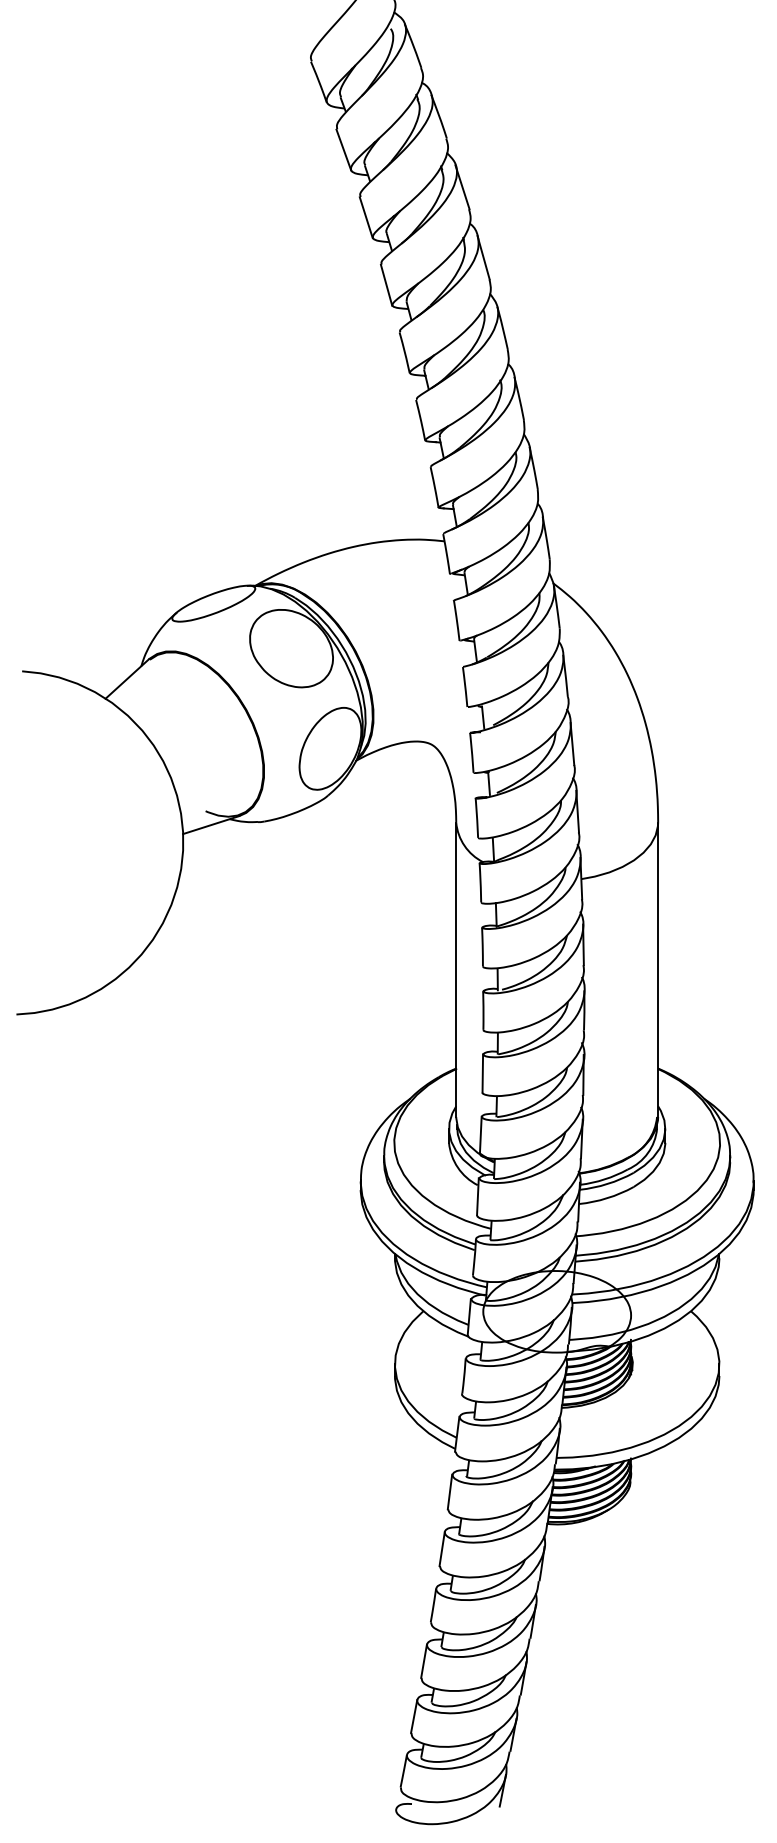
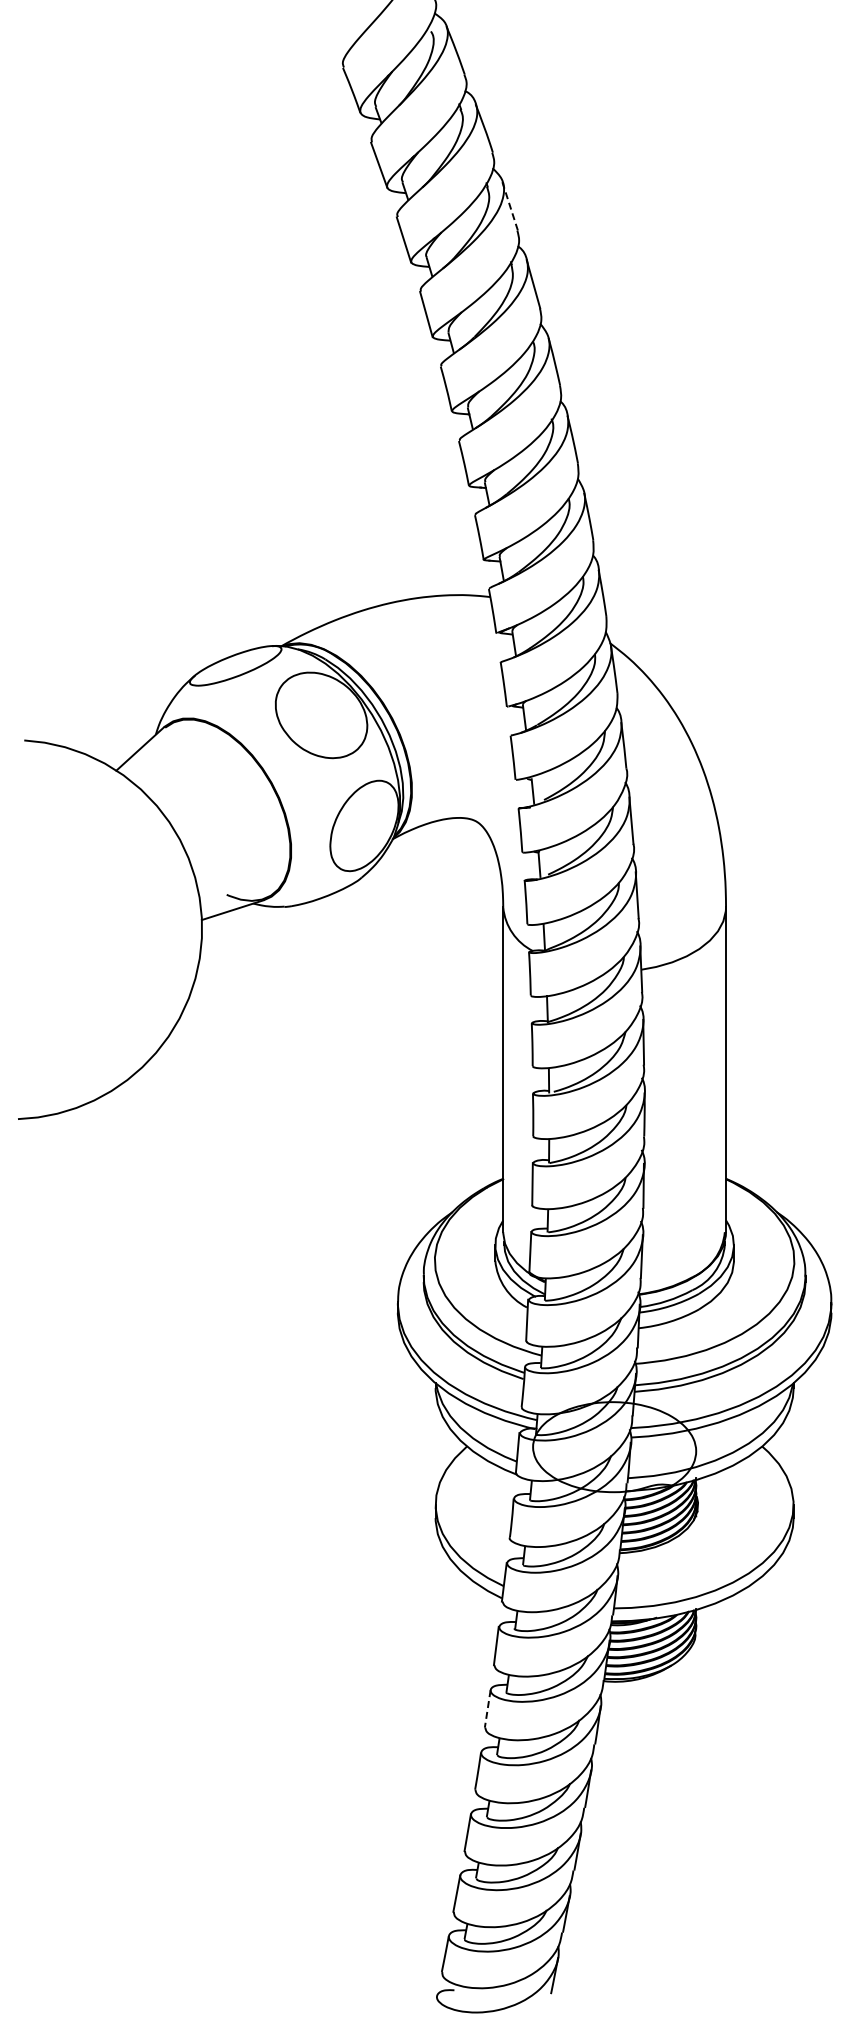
line: (461, 186) -> (509, 205), solid -> dashed
line: (441, 1548) -> (487, 1708), solid -> dashed

